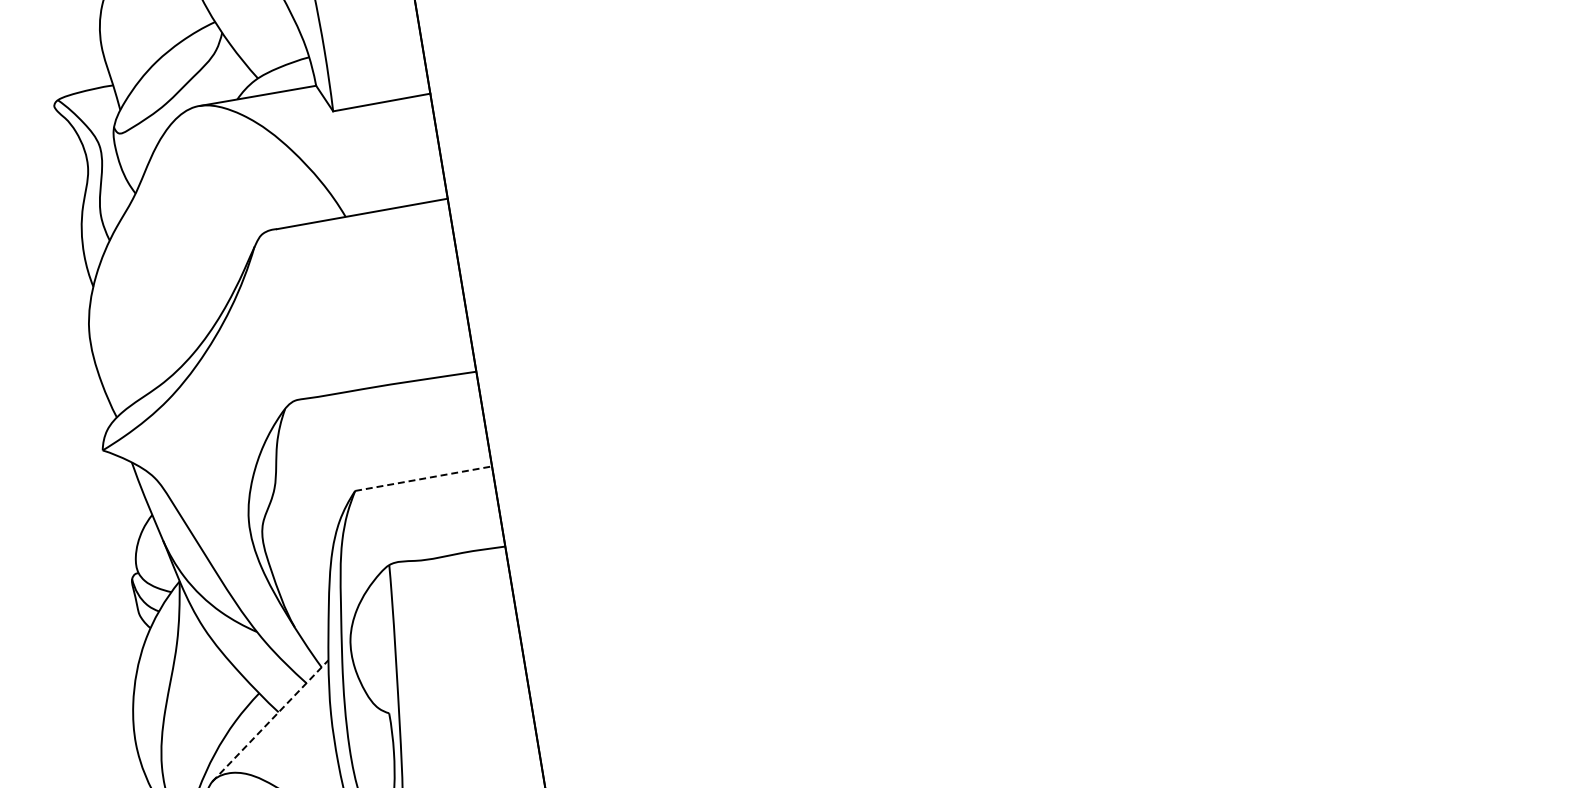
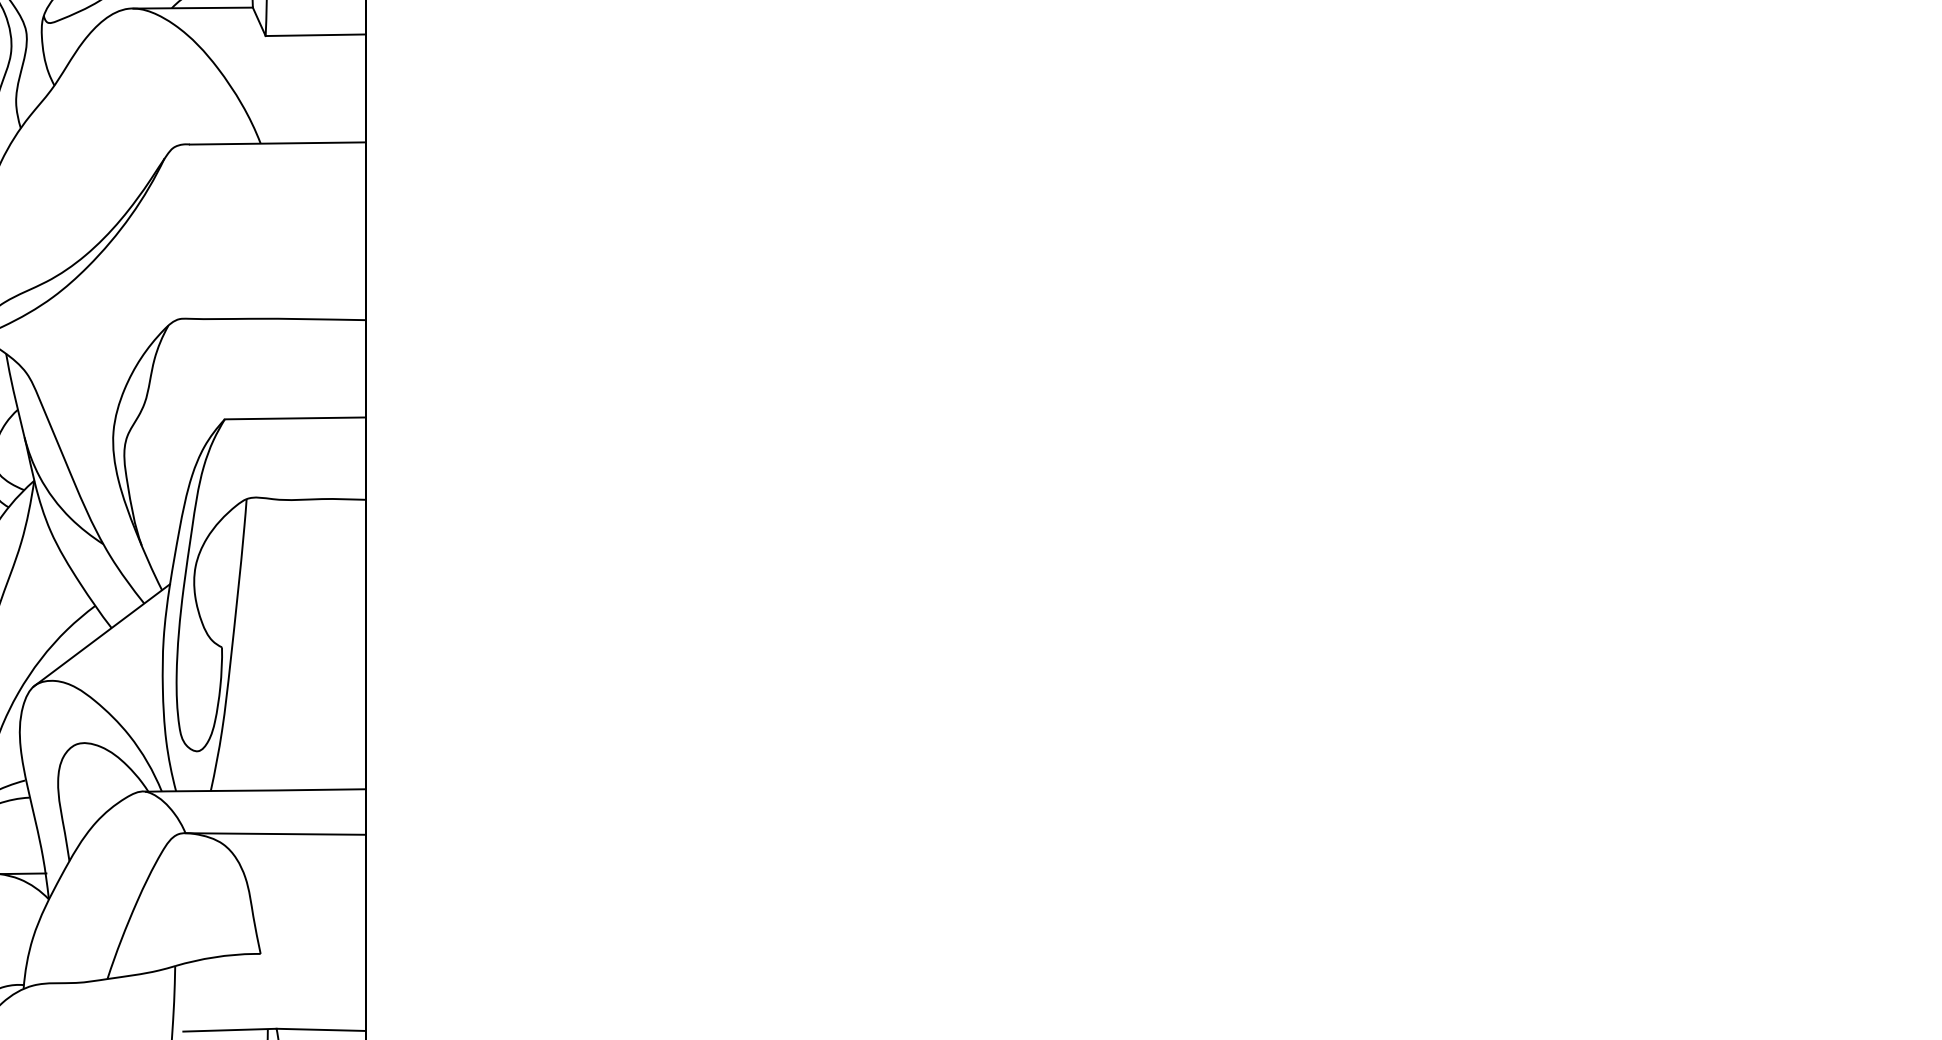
line: (423, 478) -> (295, 418), dashed -> solid
line: (270, 721) -> (102, 635), dashed -> solid

